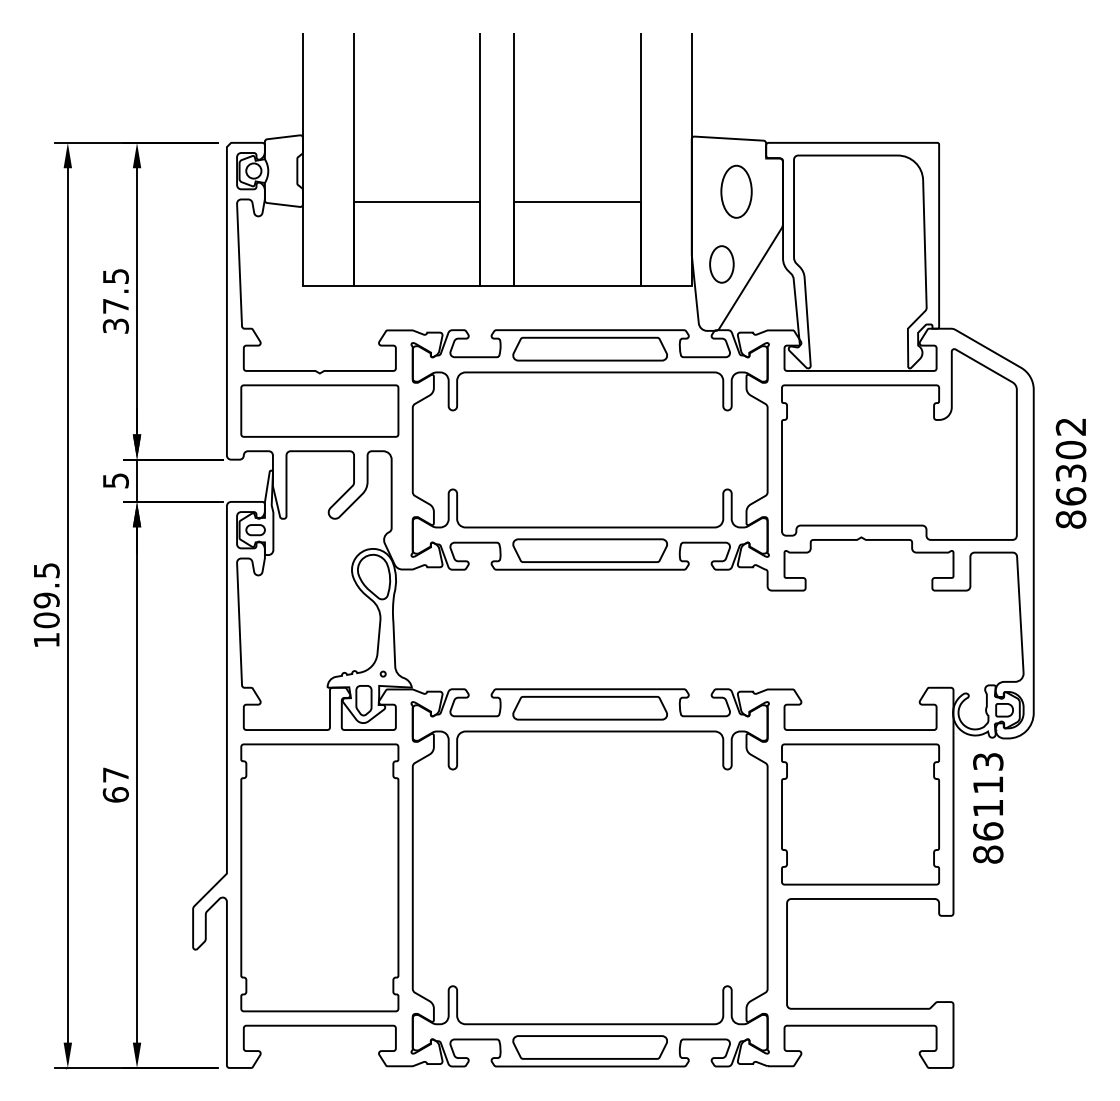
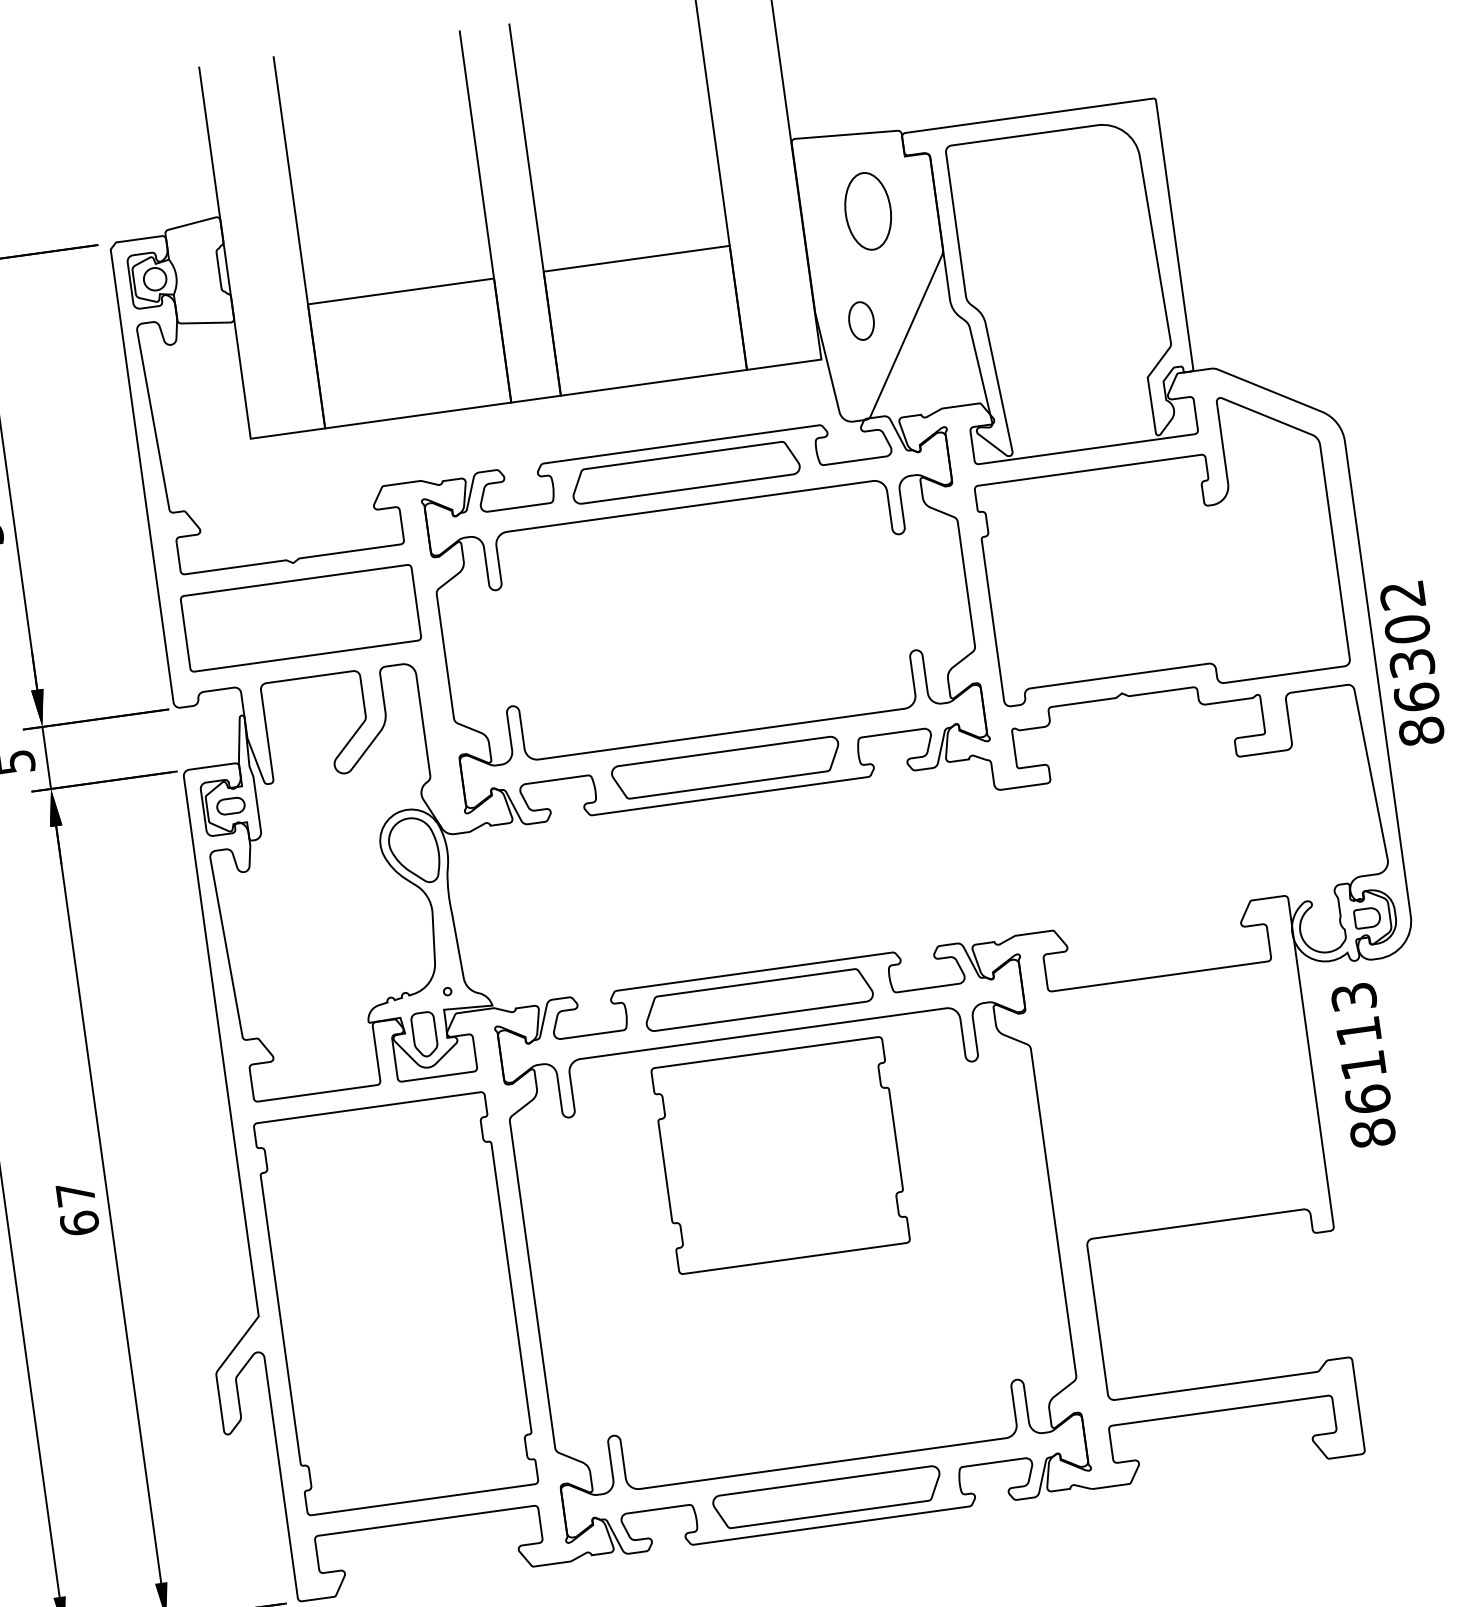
part: (721, 264) -> (860, 321), size x0.7
text: (1070, 473) -> (1411, 663), moved
part: (860, 814) -> (780, 1155), moved

